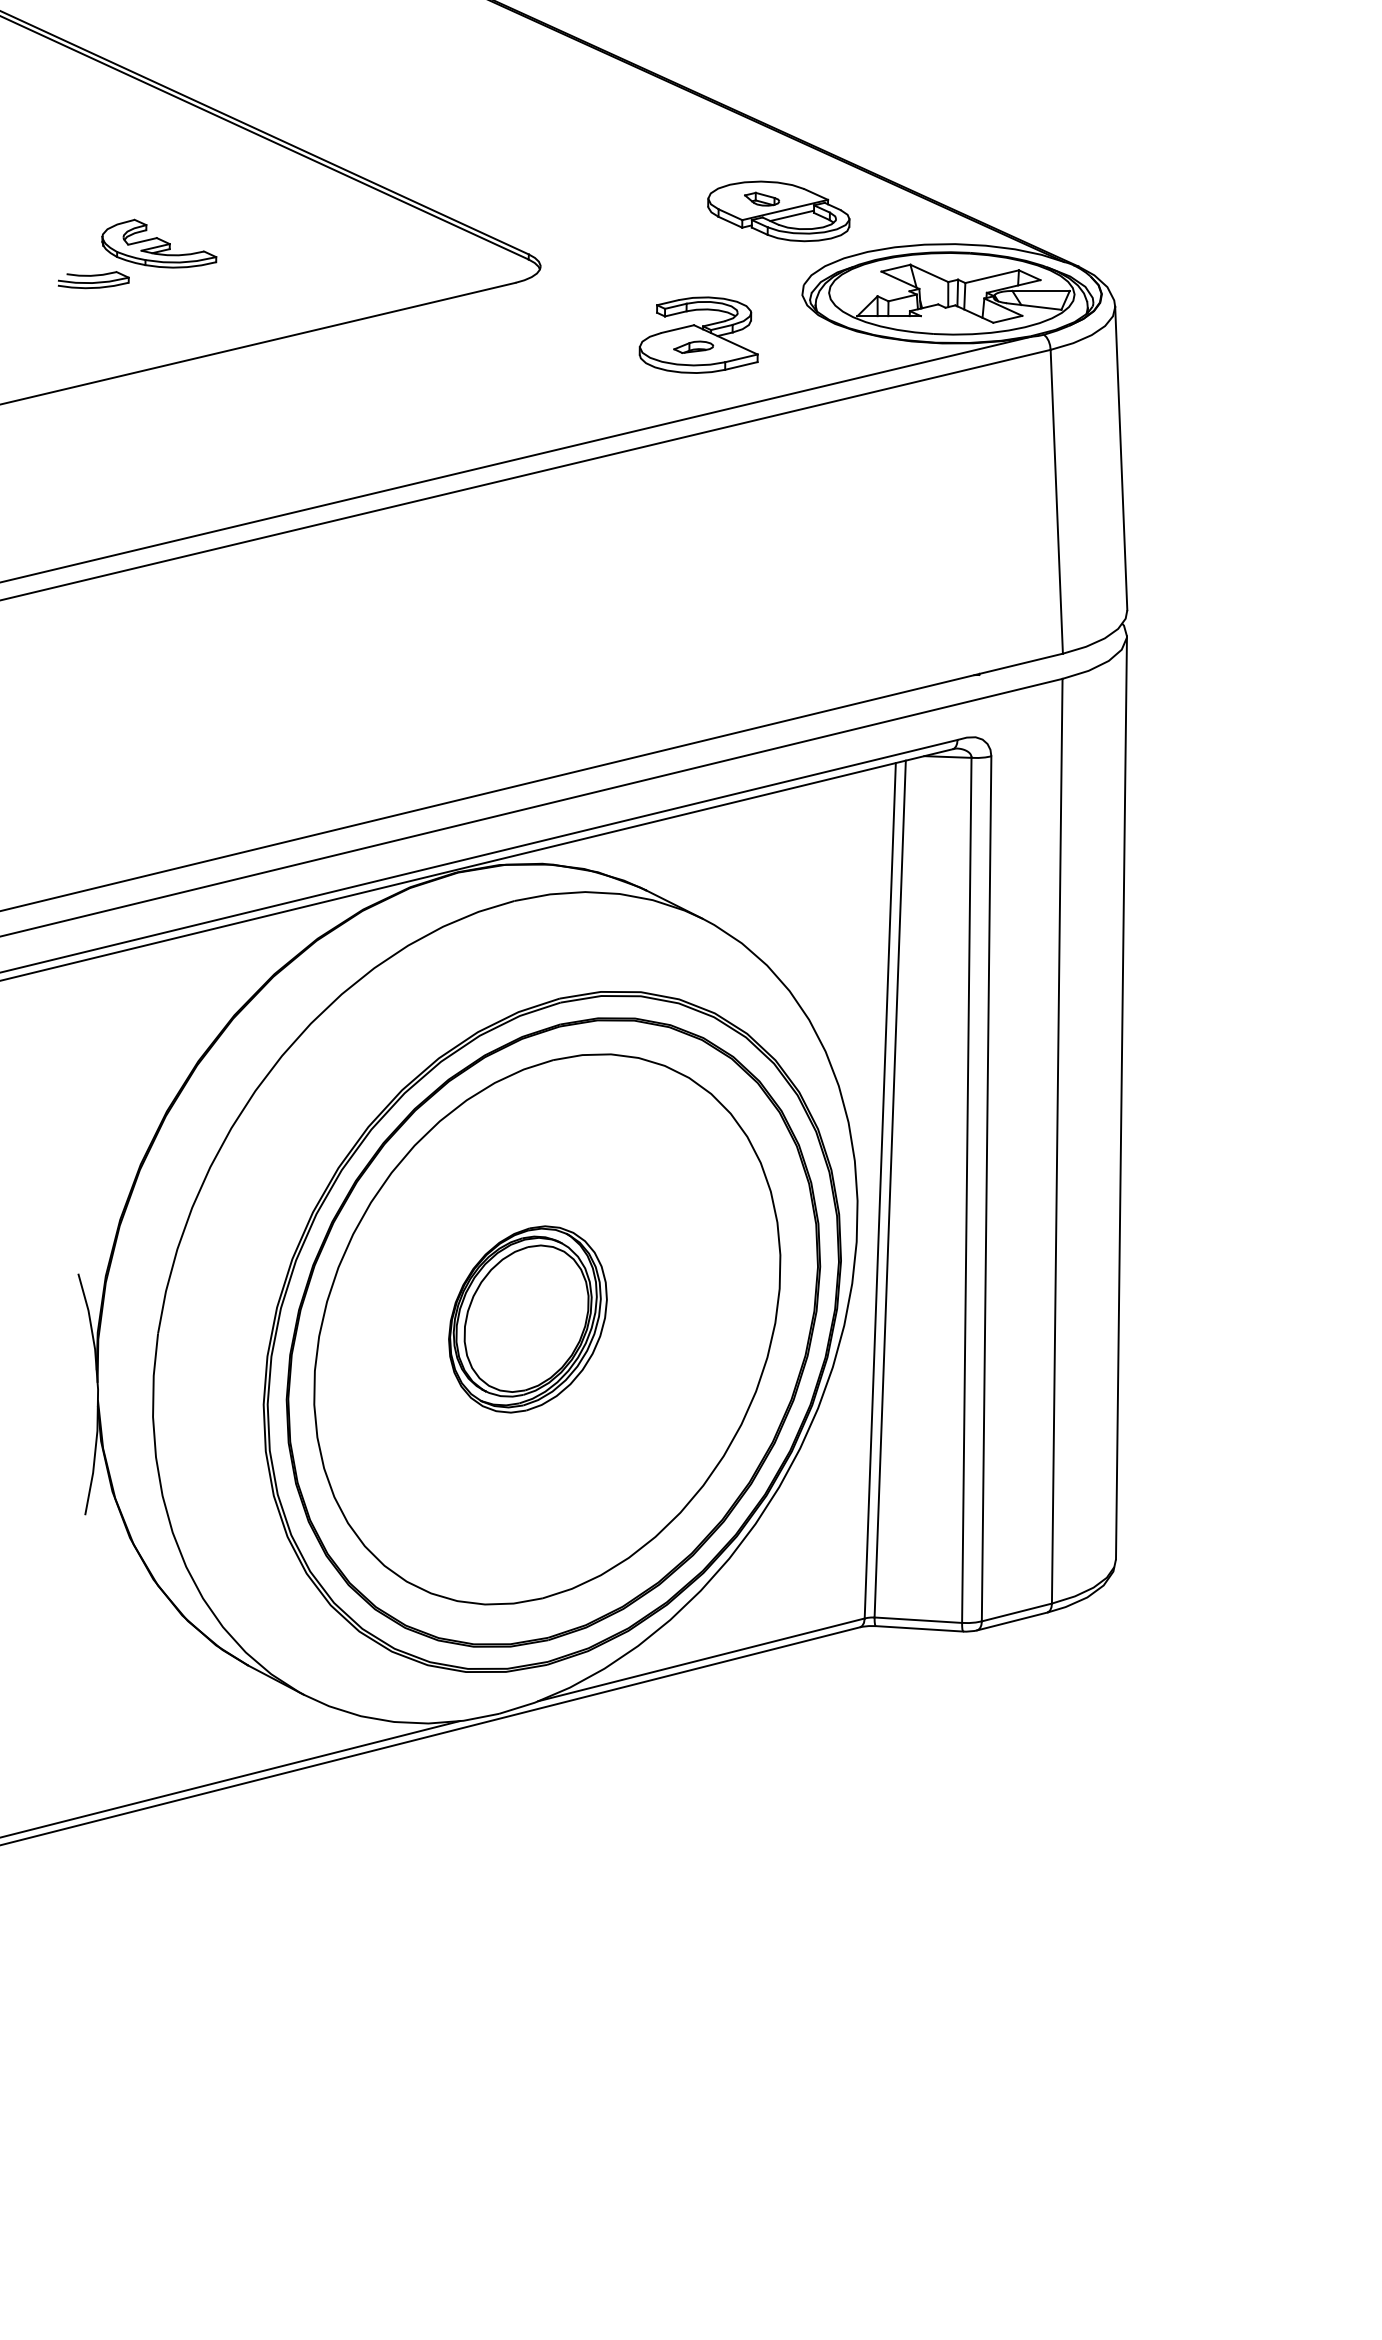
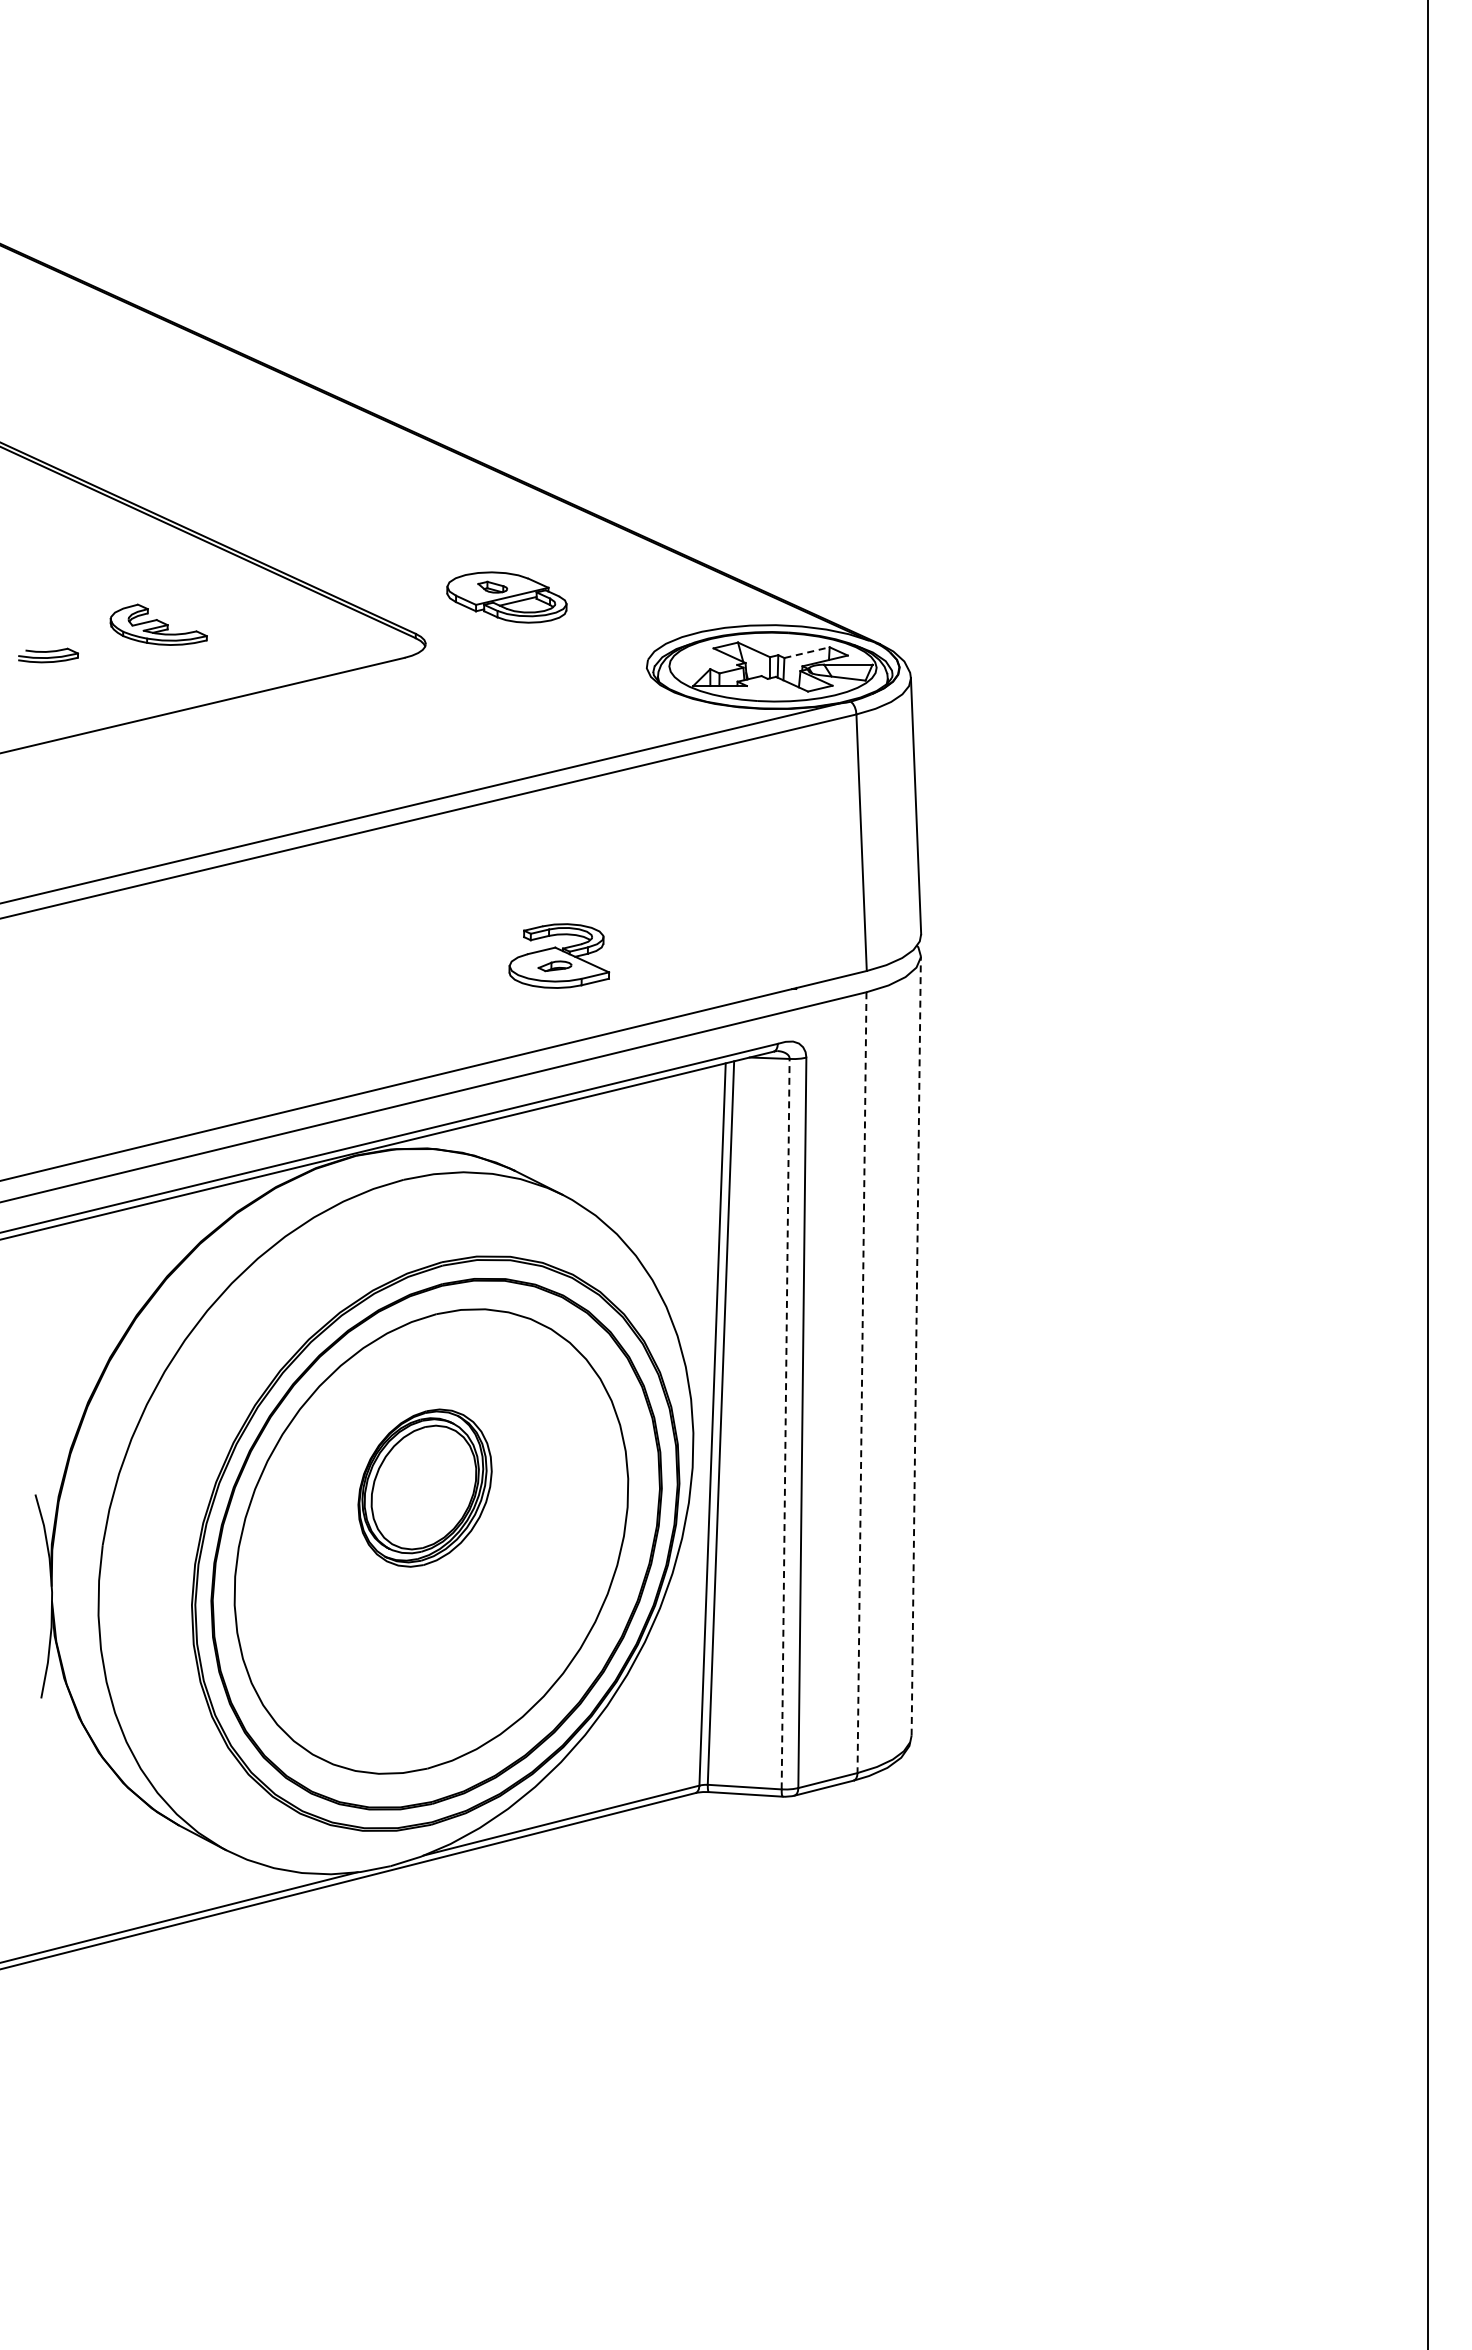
part: (778, 211) -> (506, 597), moved
part: (158, 243) -> (158, 624), moved
line: (992, 276) -> (807, 652), solid -> dashed
part: (698, 334) -> (559, 955), moved
line: (1121, 1098) -> (916, 1346), solid -> dashed
line: (1057, 1142) -> (862, 1383), solid -> dashed
line: (966, 1189) -> (785, 1423), solid -> dashed
part: (527, 1318) -> (424, 1487), moved

